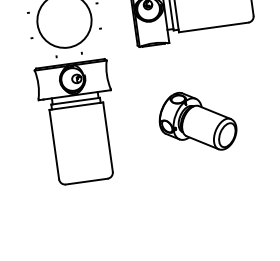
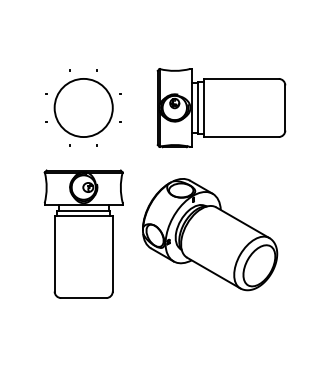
part: (78, 121) -> (83, 233), moved
part: (197, 121) -> (210, 234), size x1.67

